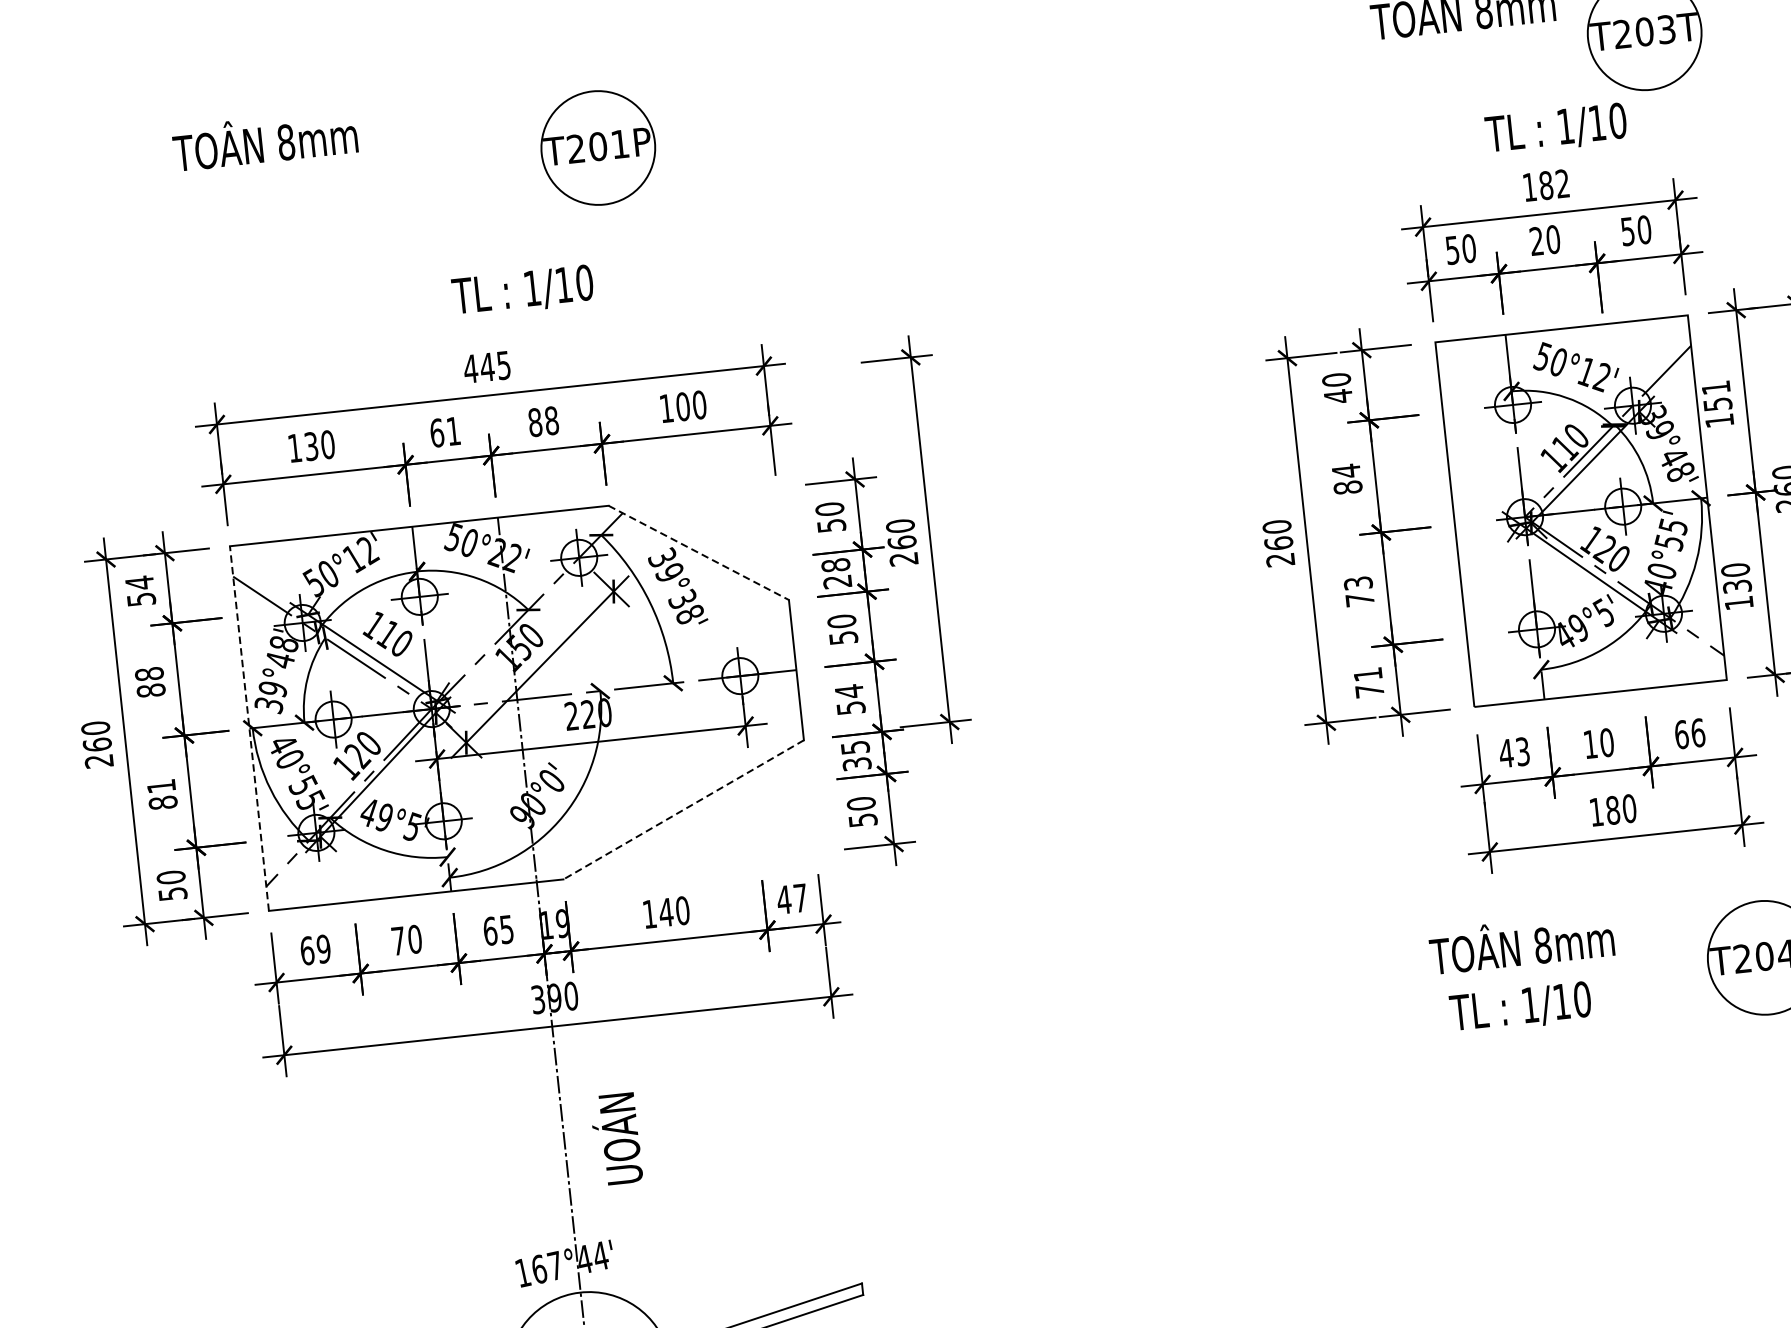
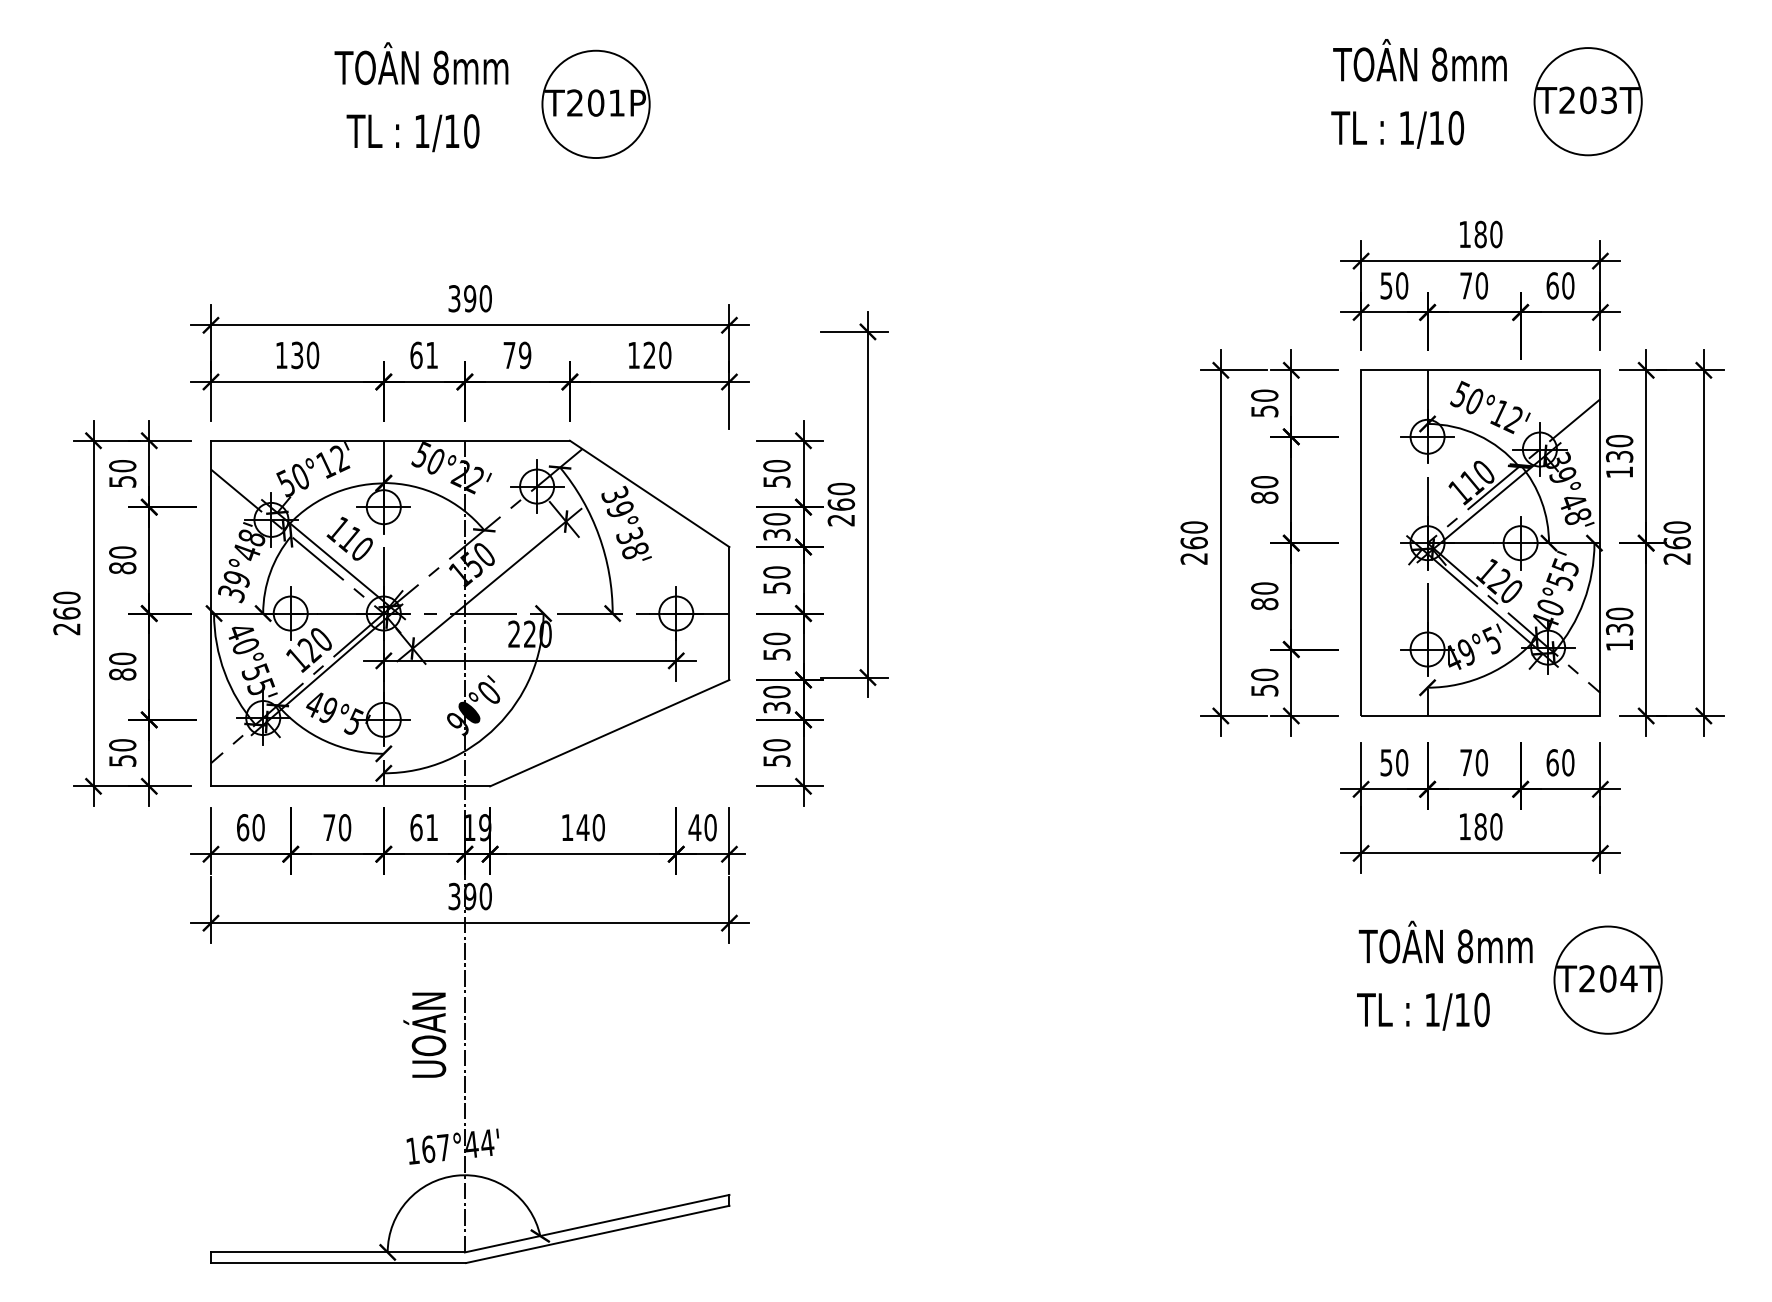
text: (1556, 129) -> (1397, 129), moved
text: (265, 140) -> (421, 63), moved
text: (1562, 183) -> (1496, 234), 182 -> 180
text: (1627, 231) -> (1552, 285), 50 -> 60
text: (1535, 241) -> (1465, 285), 20 -> 70
text: (522, 291) -> (412, 133), moved
text: (486, 367) -> (469, 298), 445 -> 390
text: (1716, 395) -> (1619, 448), 151 -> 130
text: (1338, 396) -> (1264, 411), 40 -> 50
text: (682, 406) -> (649, 355), 100 -> 120
text: (543, 421) -> (517, 355), 88 -> 79
text: (1346, 470) -> (1264, 481), 84 -> 80
line: (698, 552) -> (649, 493), dashed -> solid
text: (836, 572) -> (776, 526), 28 -> 30
text: (139, 582) -> (122, 465), 54 -> 50
text: (1358, 591) -> (1264, 596), 73 -> 80
text: (149, 674) -> (122, 552), 88 -> 80
text: (1368, 682) -> (1264, 682), 71 -> 50
text: (848, 691) -> (776, 638), 54 -> 50
line: (248, 728) -> (210, 613), dashed -> solid
text: (1698, 732) -> (1568, 762), 66 -> 60
text: (1589, 744) -> (1465, 762), 10 -> 70
text: (854, 748) -> (776, 692), 35 -> 30
text: (1513, 752) -> (1393, 762), 43 -> 50
text: (161, 785) -> (122, 658), 81 -> 80
line: (683, 810) -> (609, 733), dashed -> solid
text: (800, 897) -> (710, 827), 47 -> 40
text: (506, 929) -> (431, 827), 65 -> 61
text: (1521, 942) -> (1445, 941), moved
text: (323, 948) -> (258, 827), 69 -> 60
text: (1520, 1007) -> (1423, 1011), moved
text: (616, 1138) -> (424, 1034), moved

